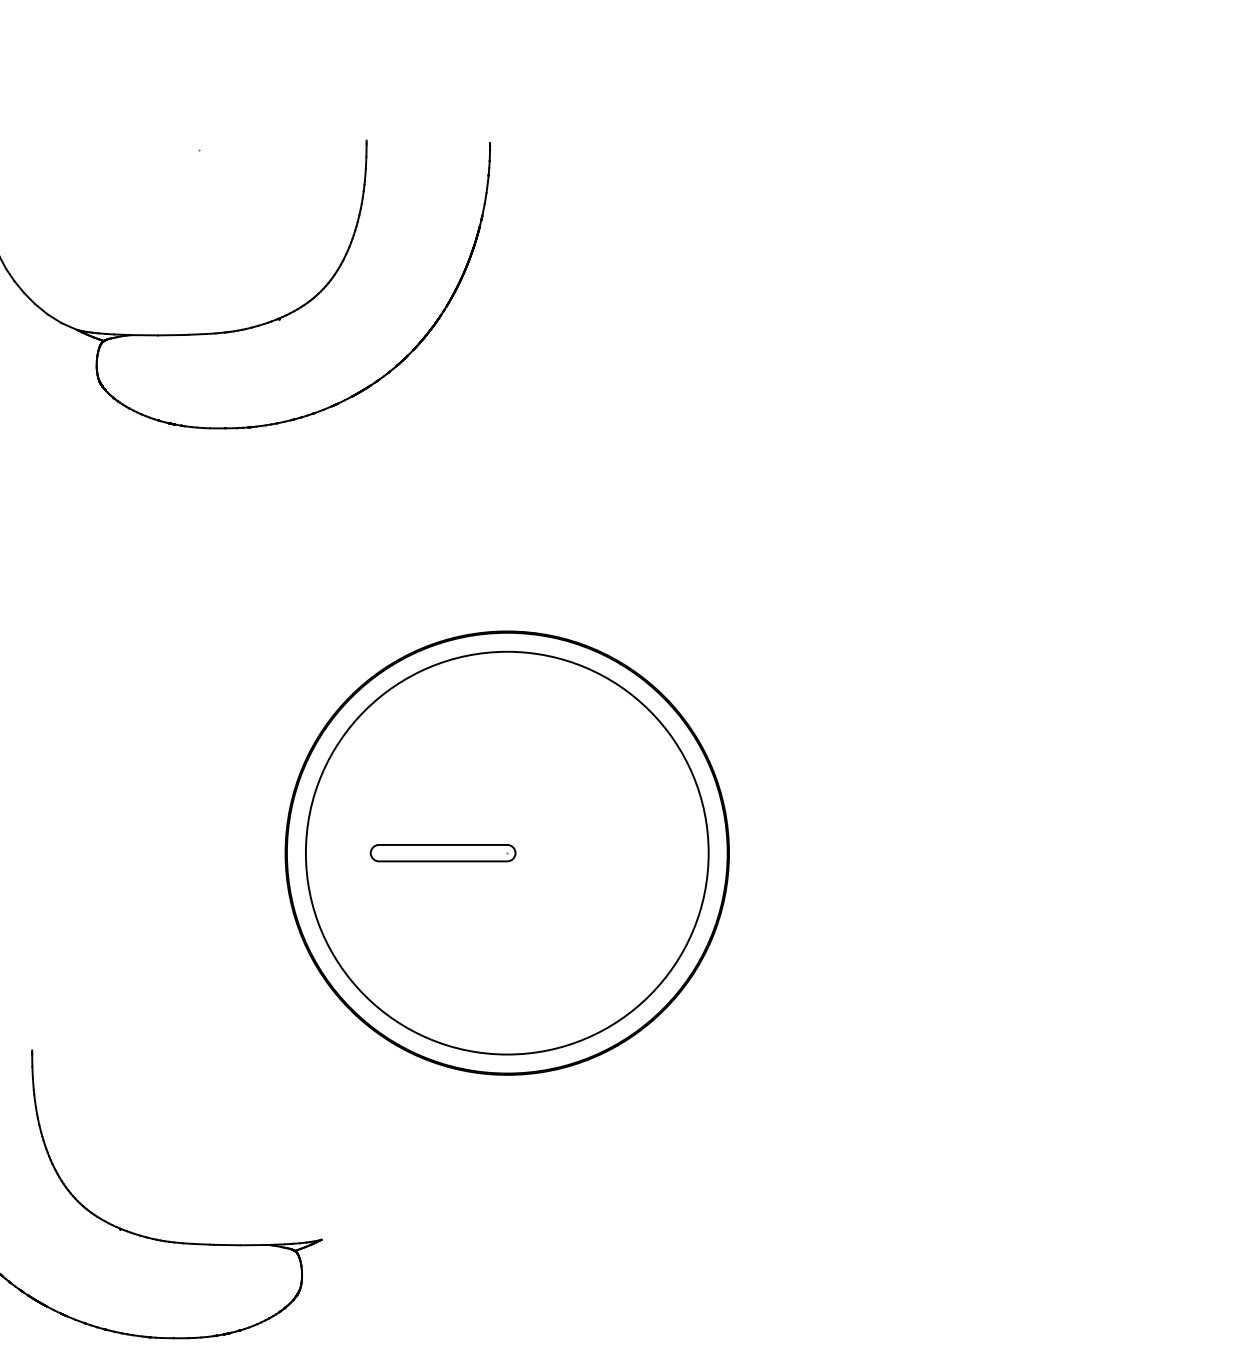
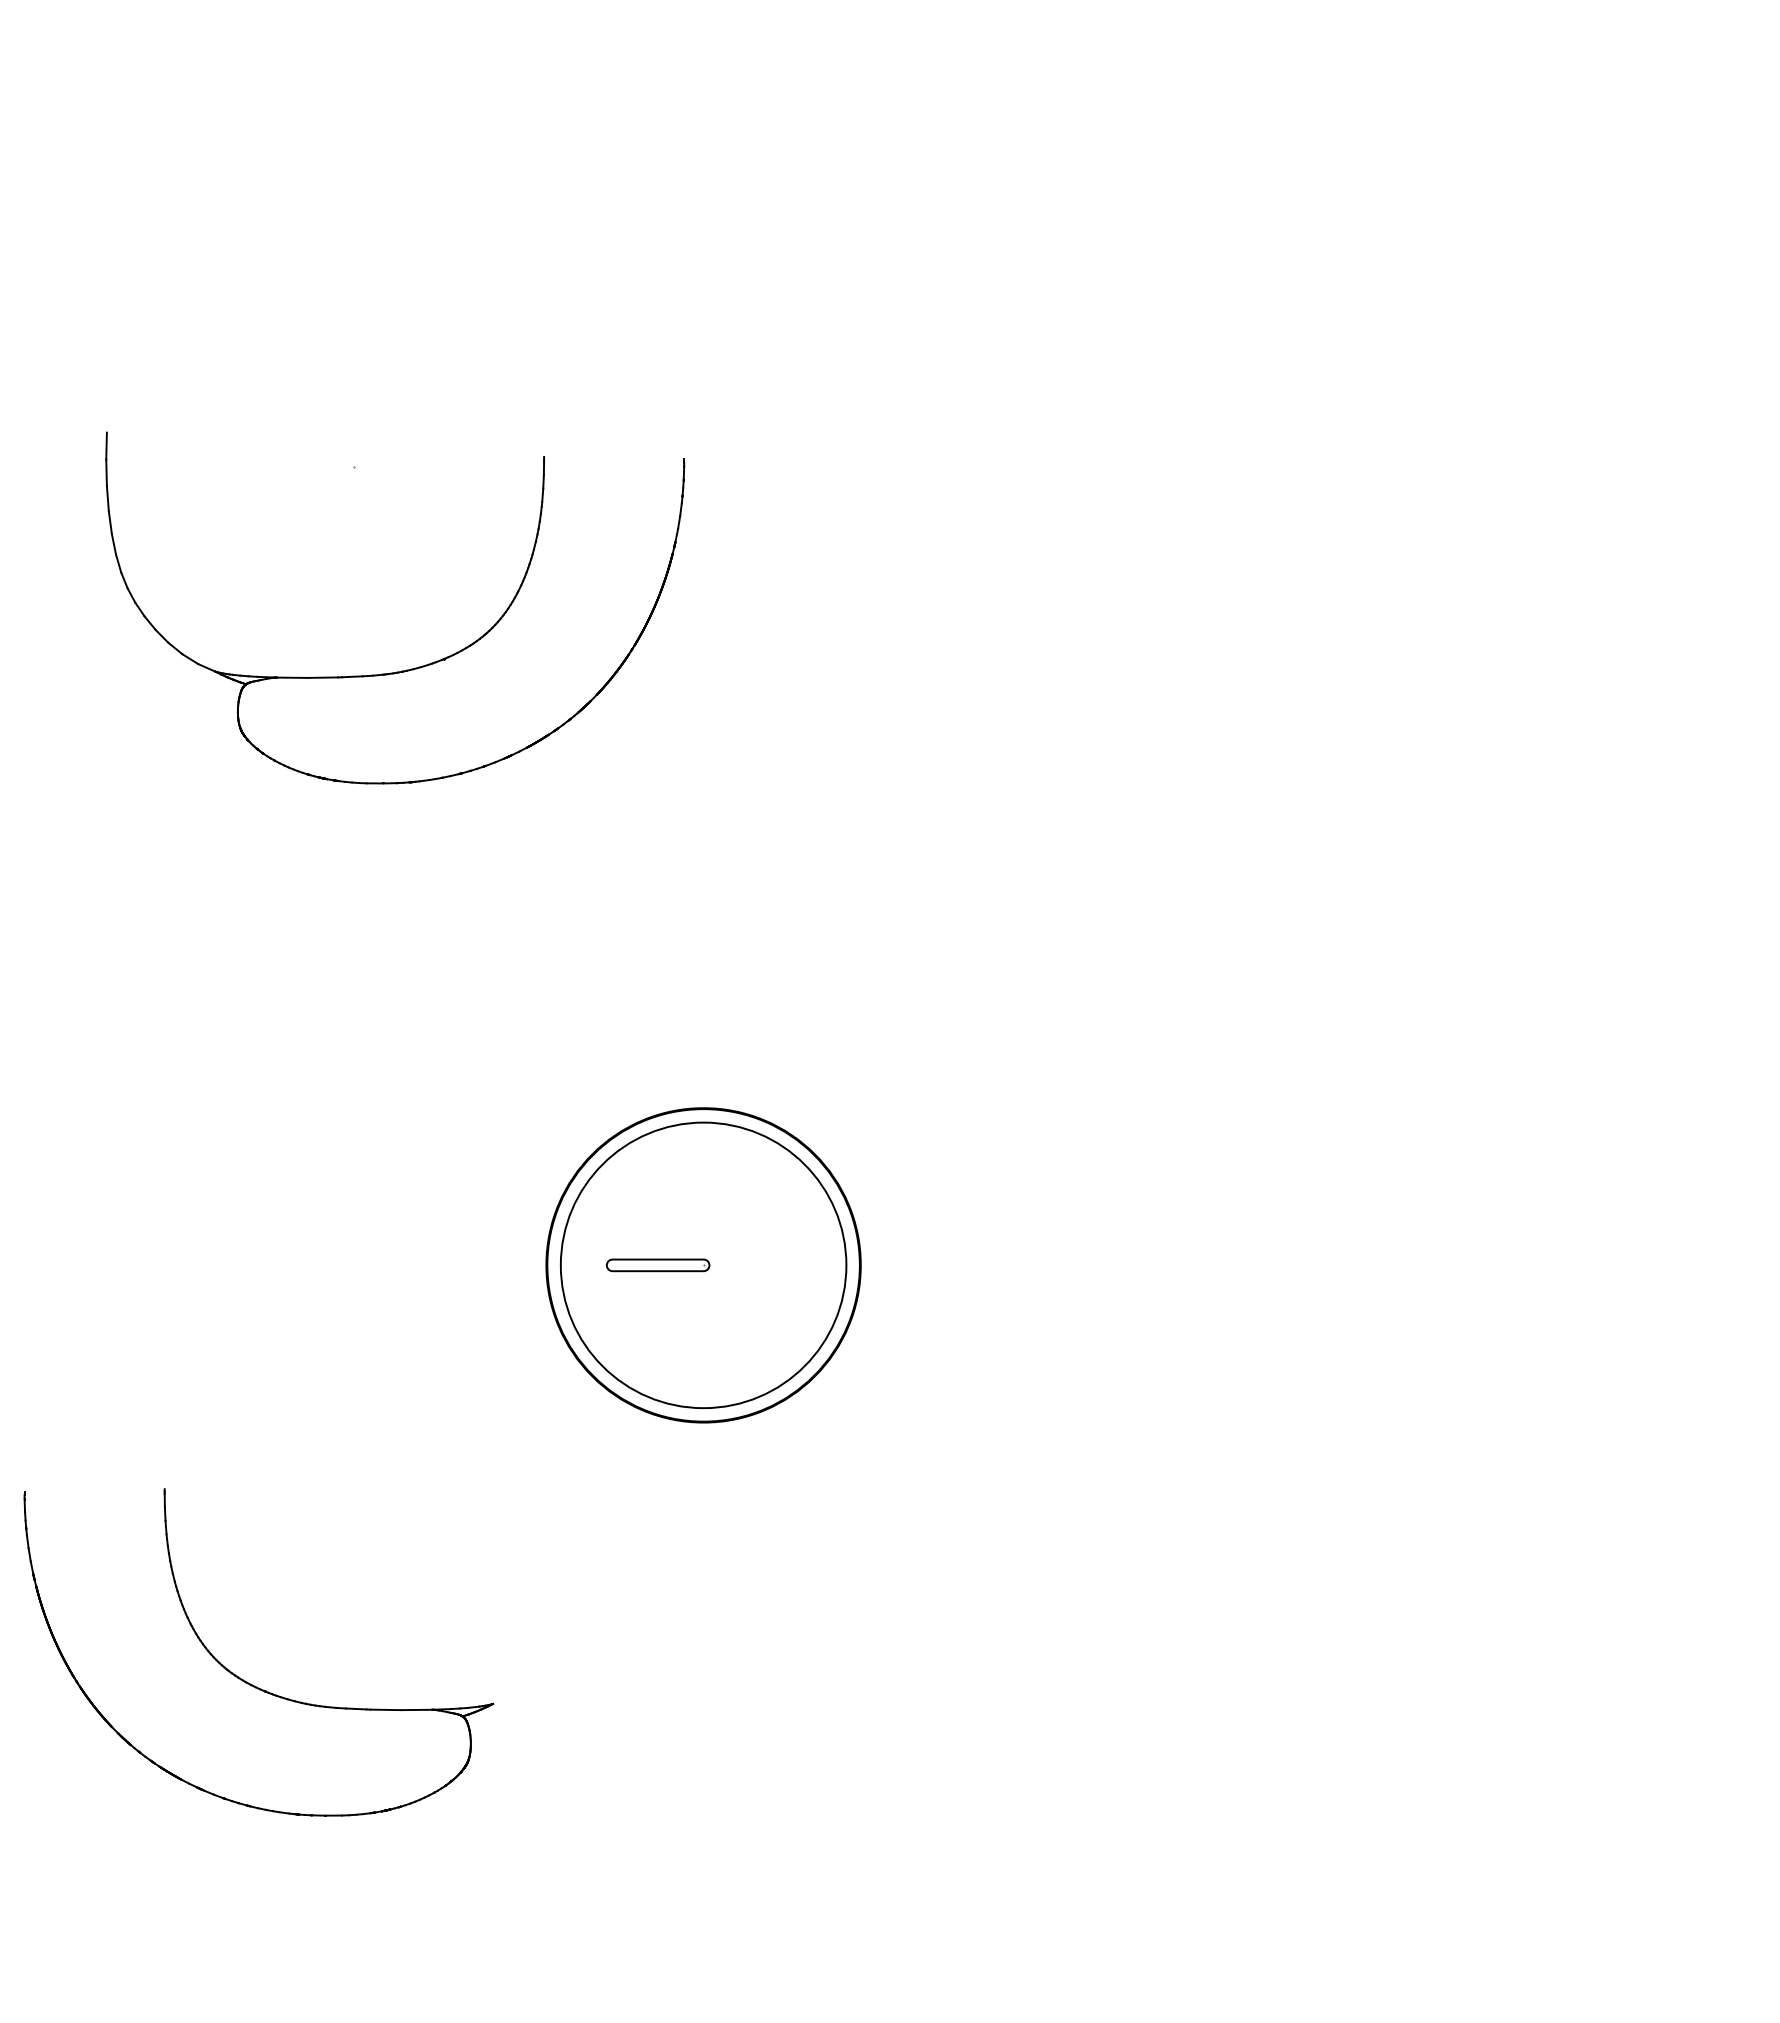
part: (507, 853) -> (703, 1265), size x0.62

